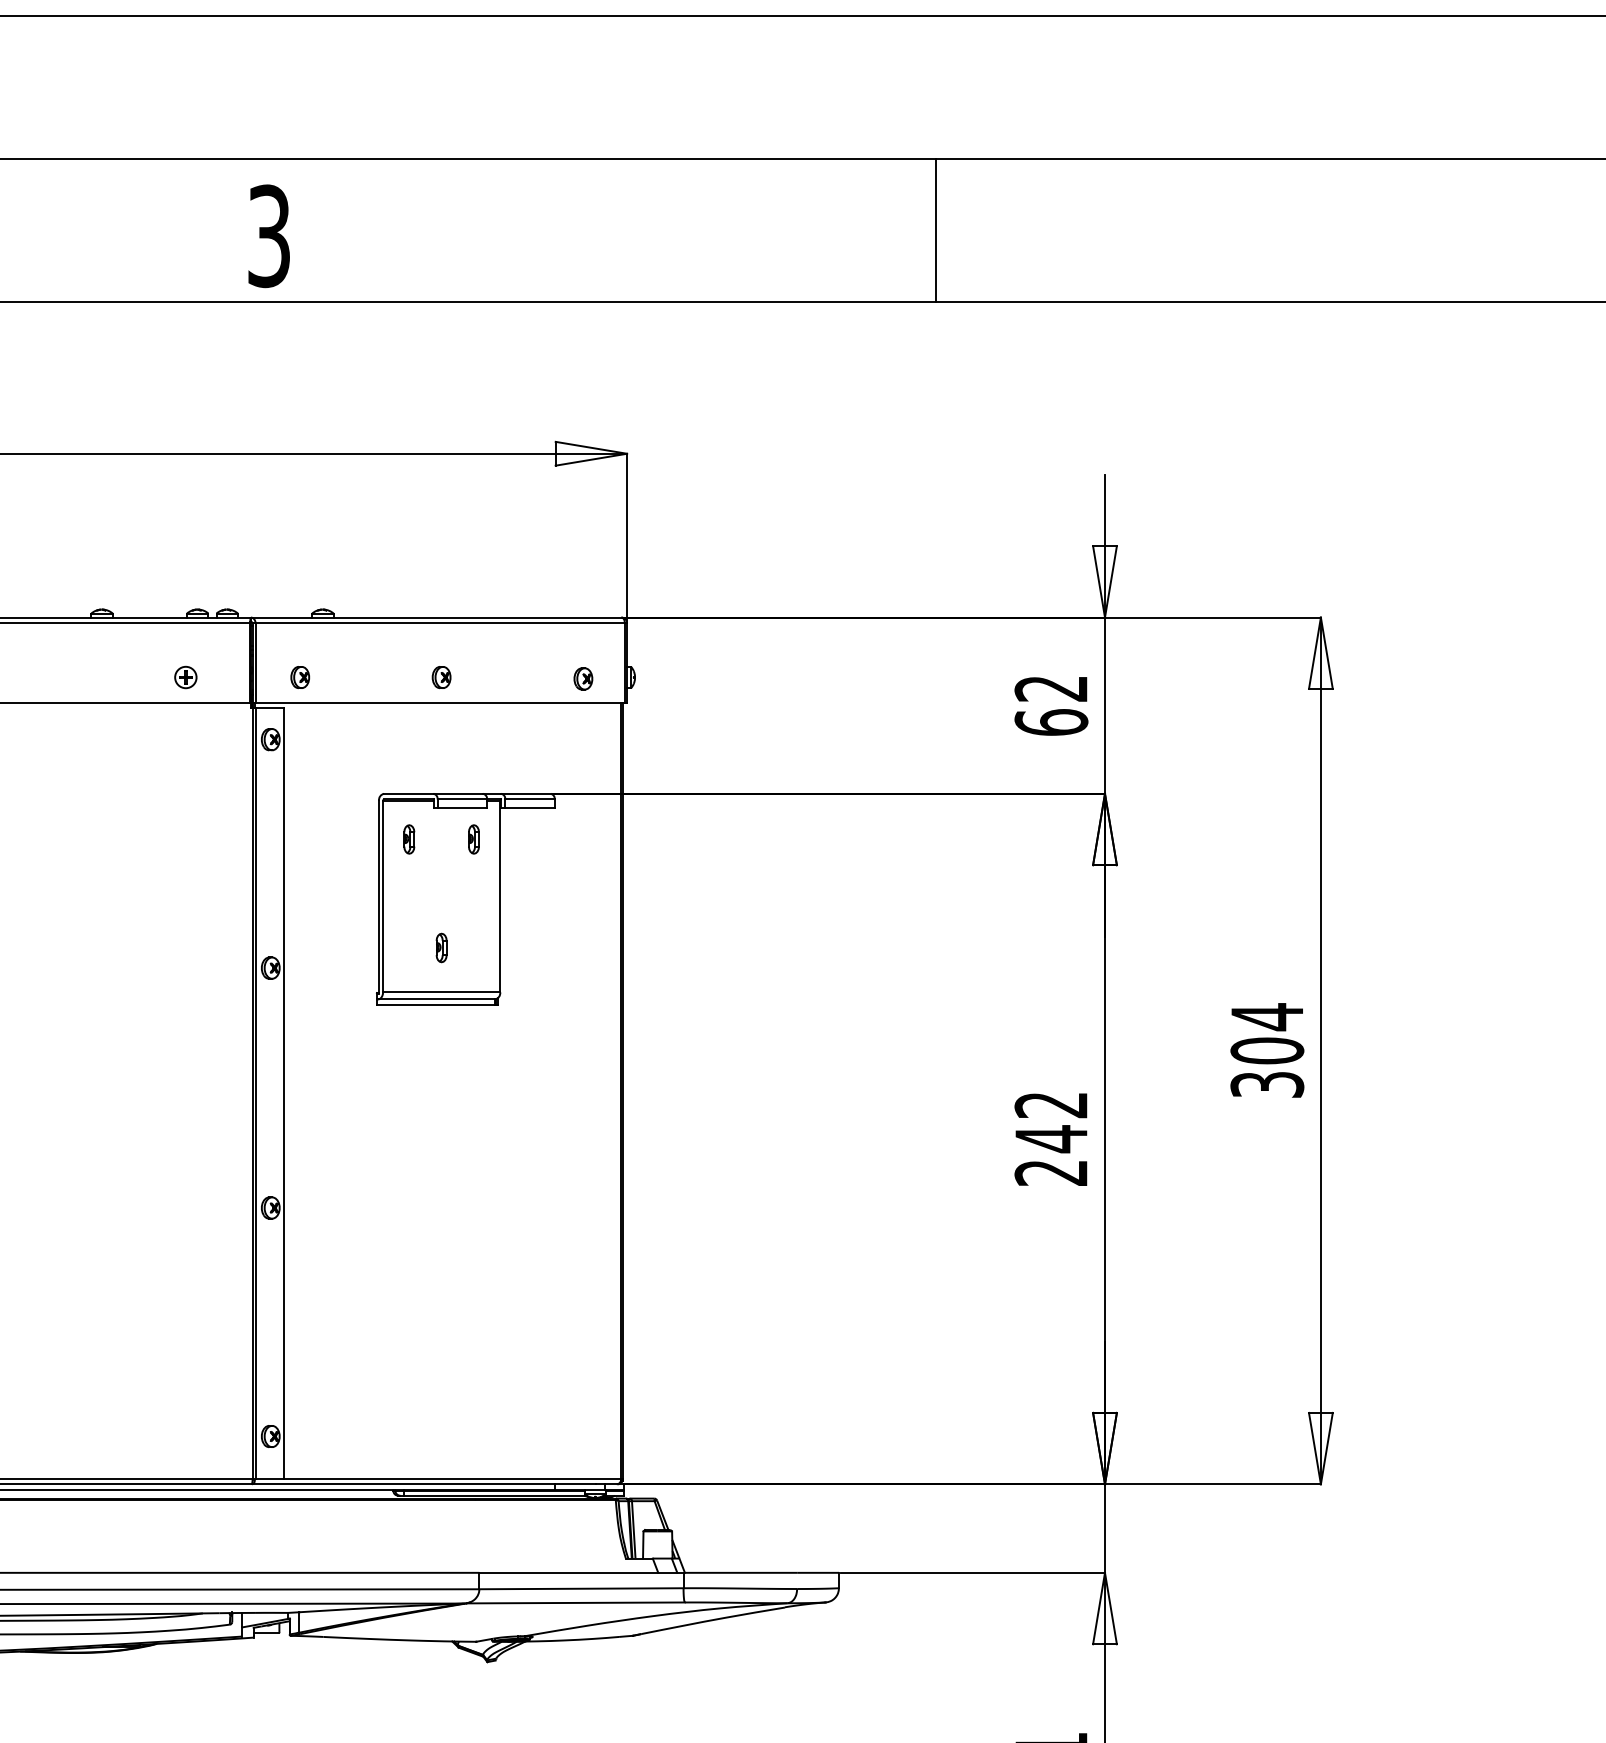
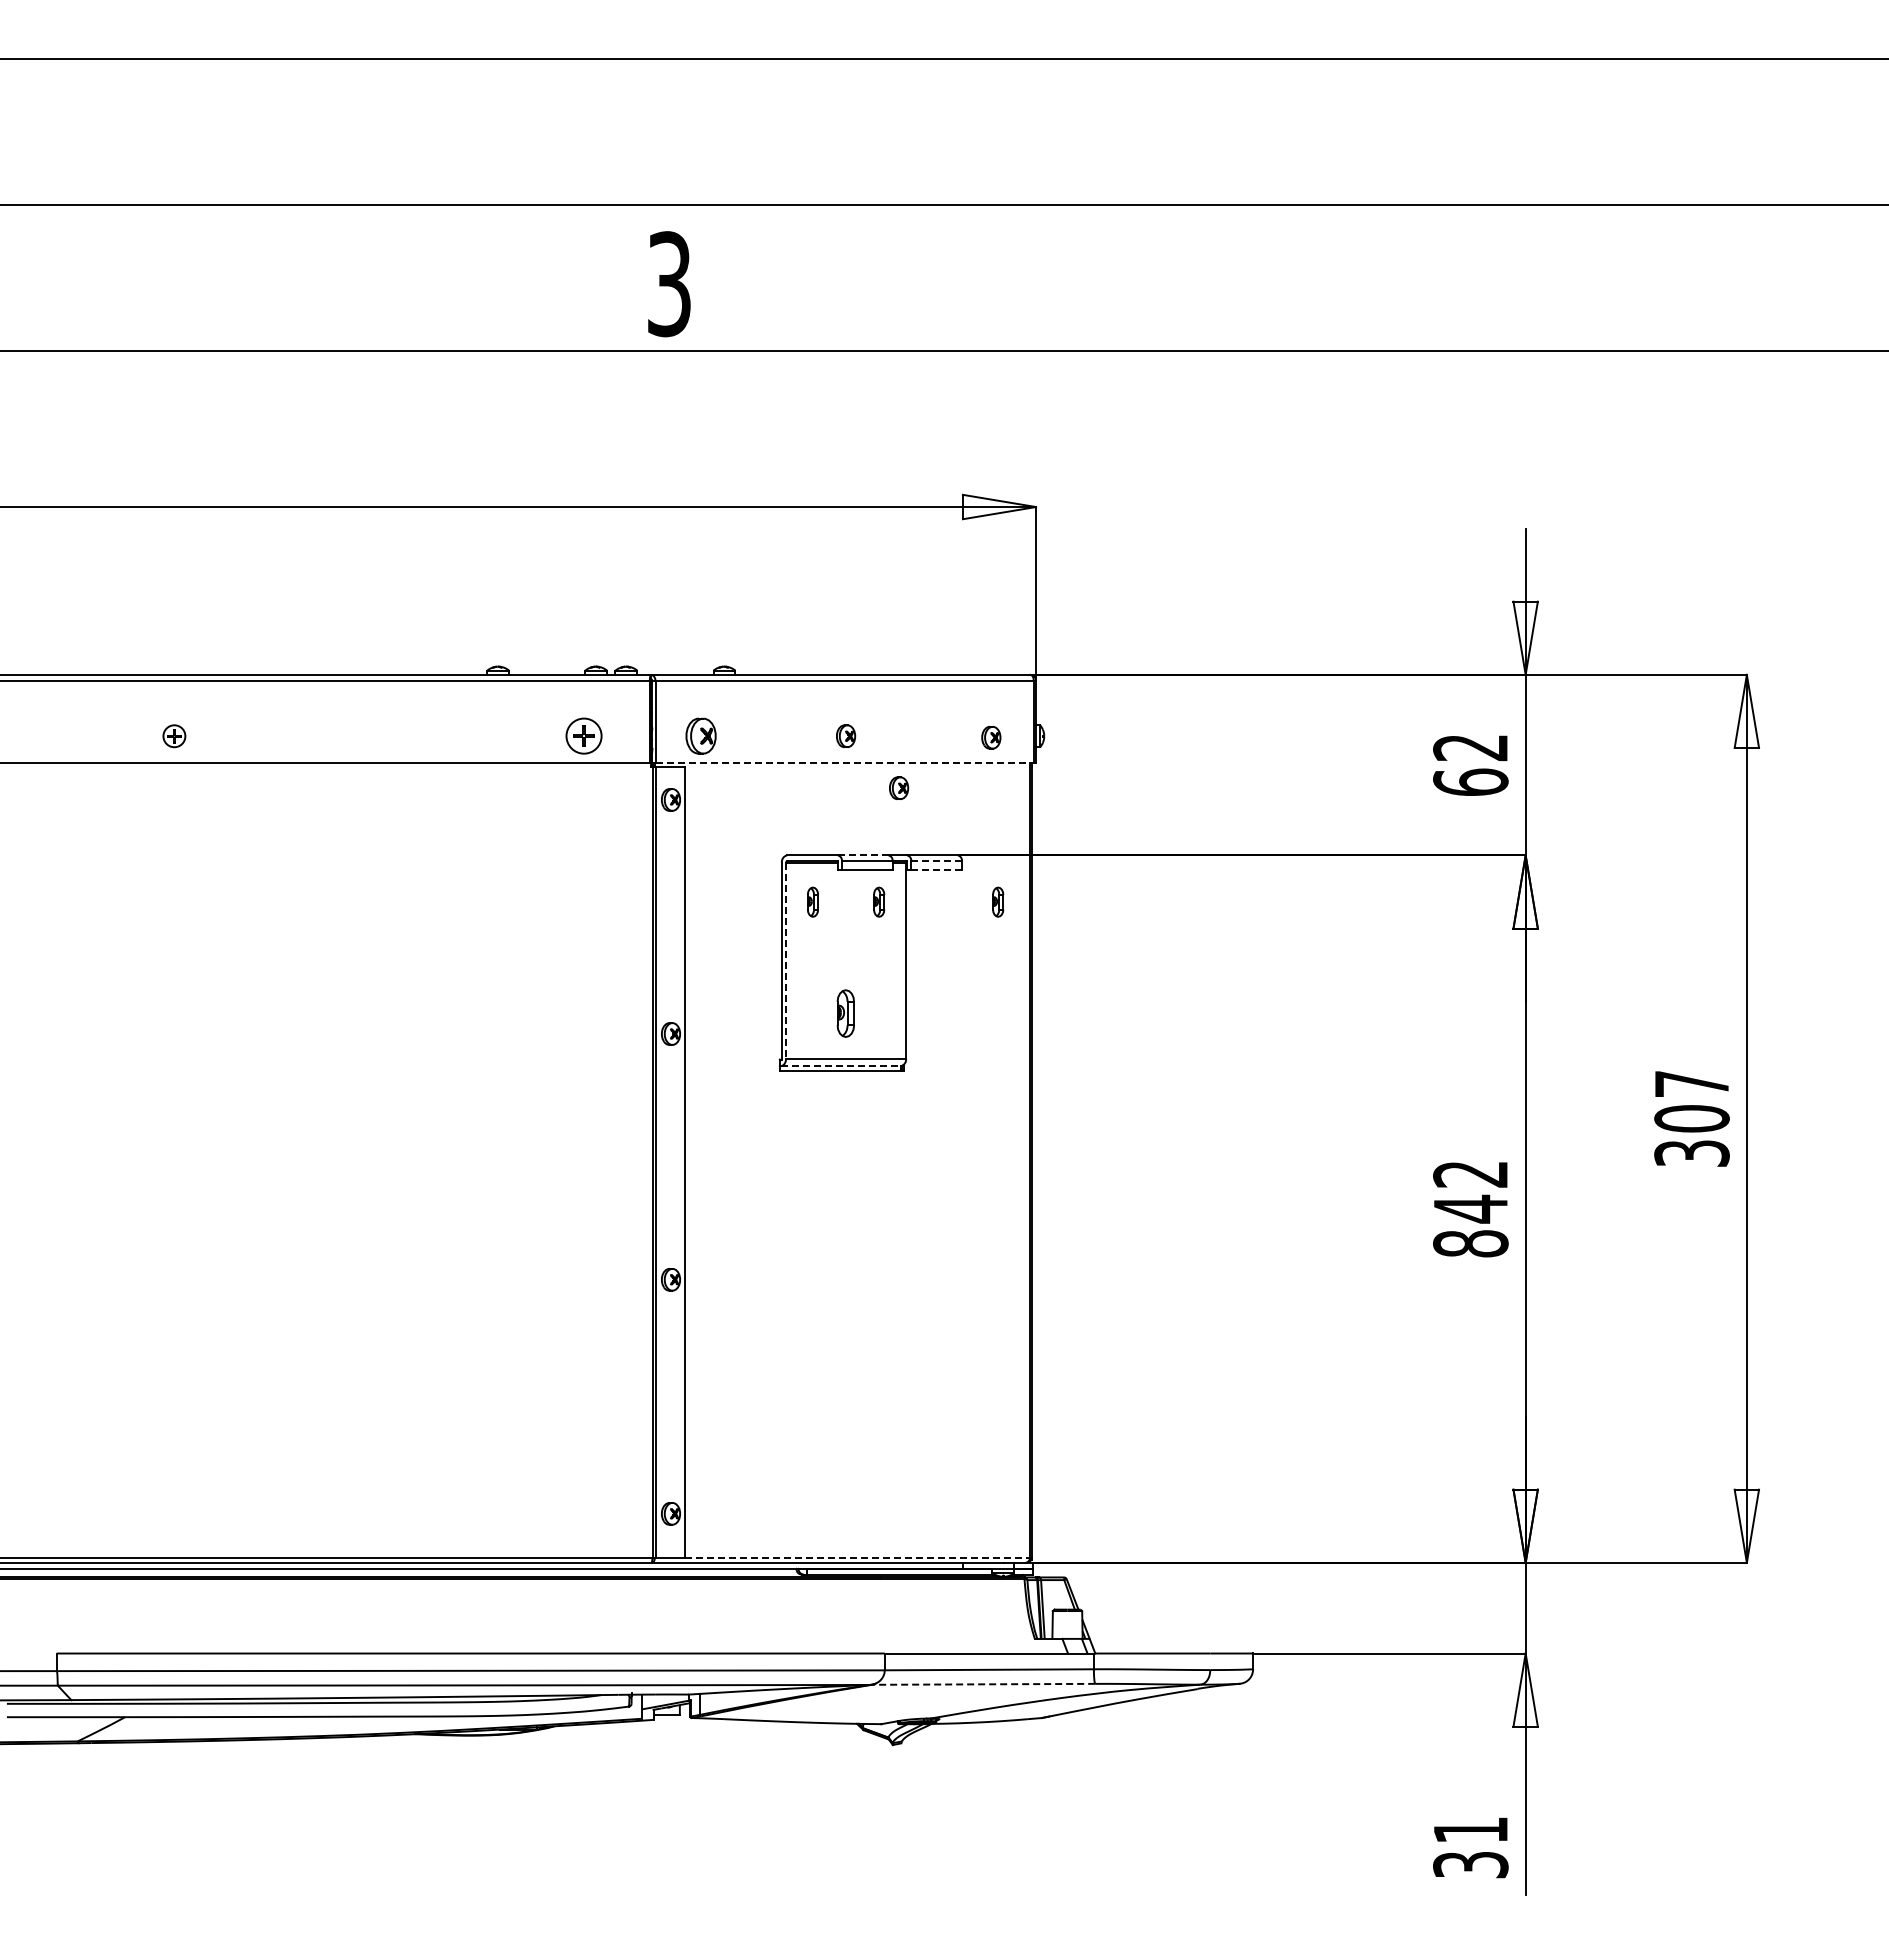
line: (936, 229) -> (1353, 277), removed
part: (185, 677) -> (583, 736), size x1.6
part: (300, 677) -> (701, 736), size x1.6
line: (441, 703) -> (845, 762), solid -> dashed
part: (493, 727) -> (899, 787), added
line: (457, 793) -> (862, 855), solid -> dashed
line: (529, 799) -> (936, 861), solid -> dashed
line: (529, 808) -> (936, 870), solid -> dashed
part: (590, 838) -> (998, 901), added
line: (383, 897) -> (786, 961), solid -> dashed
part: (442, 947) -> (846, 1012), size x1.6
line: (436, 999) -> (840, 1066), solid -> dashed
text: (1266, 1016) -> (1691, 1083), 304 -> 307
text: (1051, 1172) -> (1470, 1243), 242 -> 842
line: (452, 1479) -> (857, 1557), solid -> dashed
line: (575, 1603) -> (983, 1684), solid -> dashed

